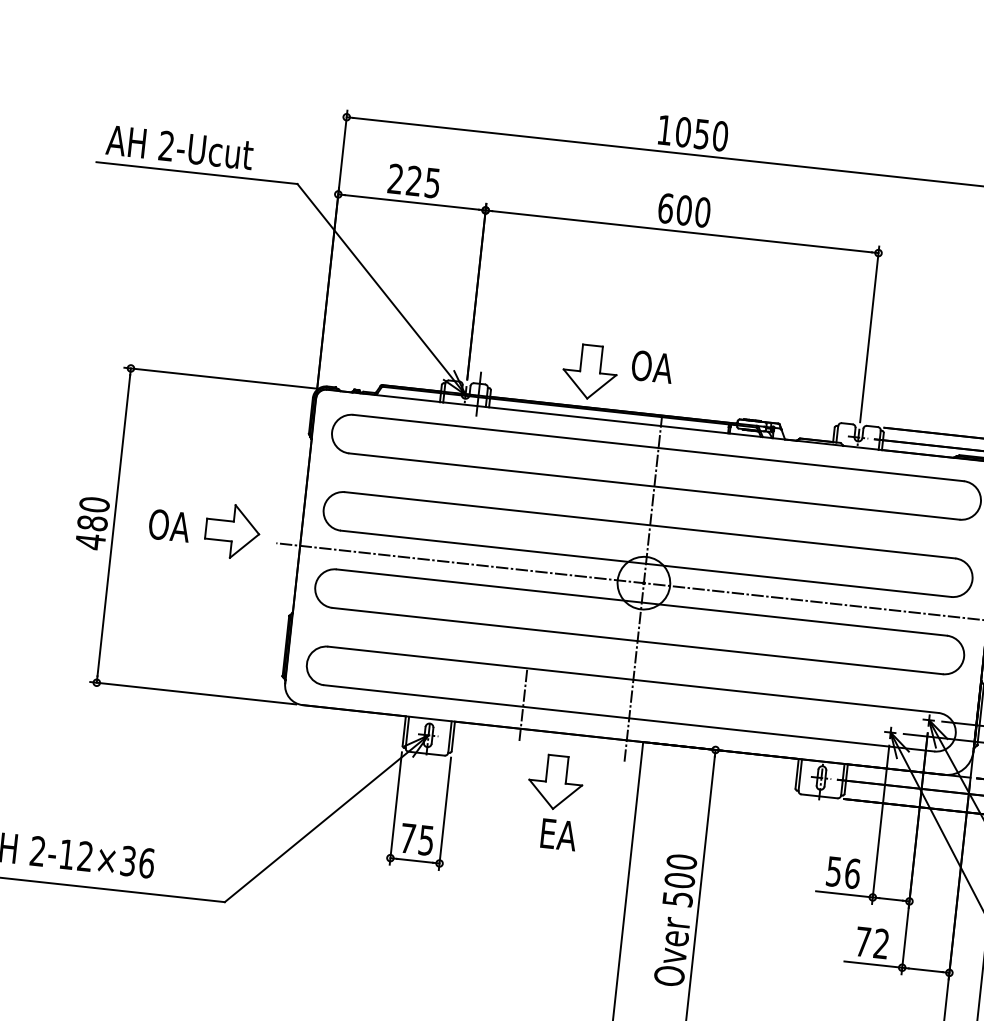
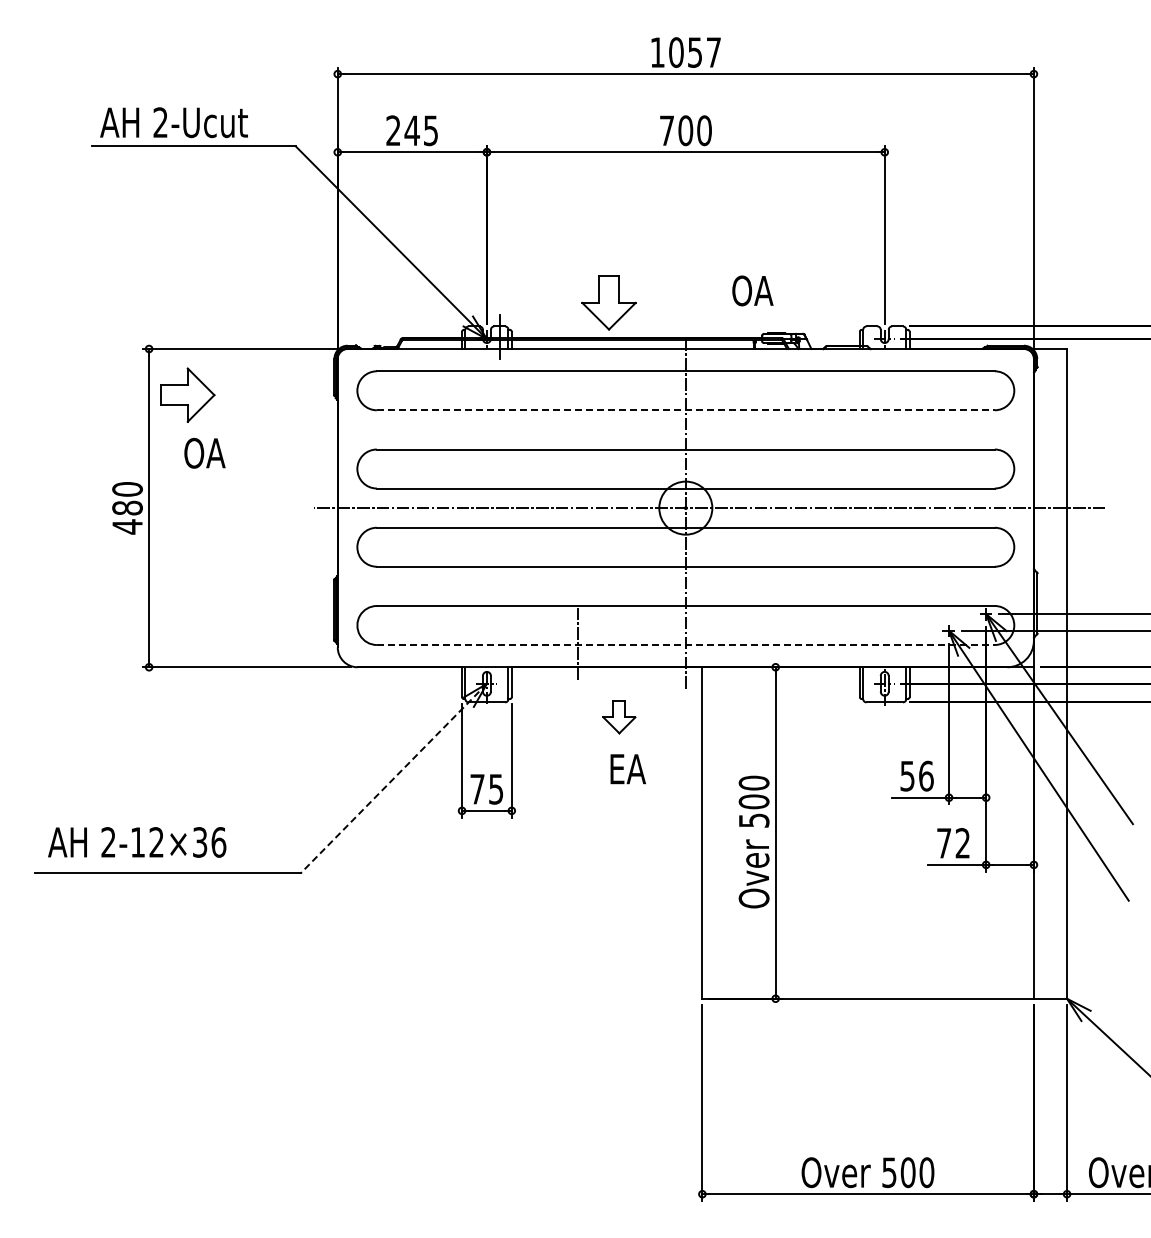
text: (720, 136) -> (713, 52), 1050 -> 1057
text: (413, 180) -> (411, 130), 225 -> 245
text: (665, 208) -> (666, 130), 600 -> 700
text: (652, 366) -> (752, 290), moved
line: (654, 486) -> (685, 410), solid -> dashed
text: (169, 525) -> (204, 453), moved
part: (232, 530) -> (187, 394), moved
line: (628, 718) -> (685, 645), solid -> dashed
part: (555, 782) -> (619, 717), size x0.6
line: (327, 818) -> (394, 778), solid -> dashed

